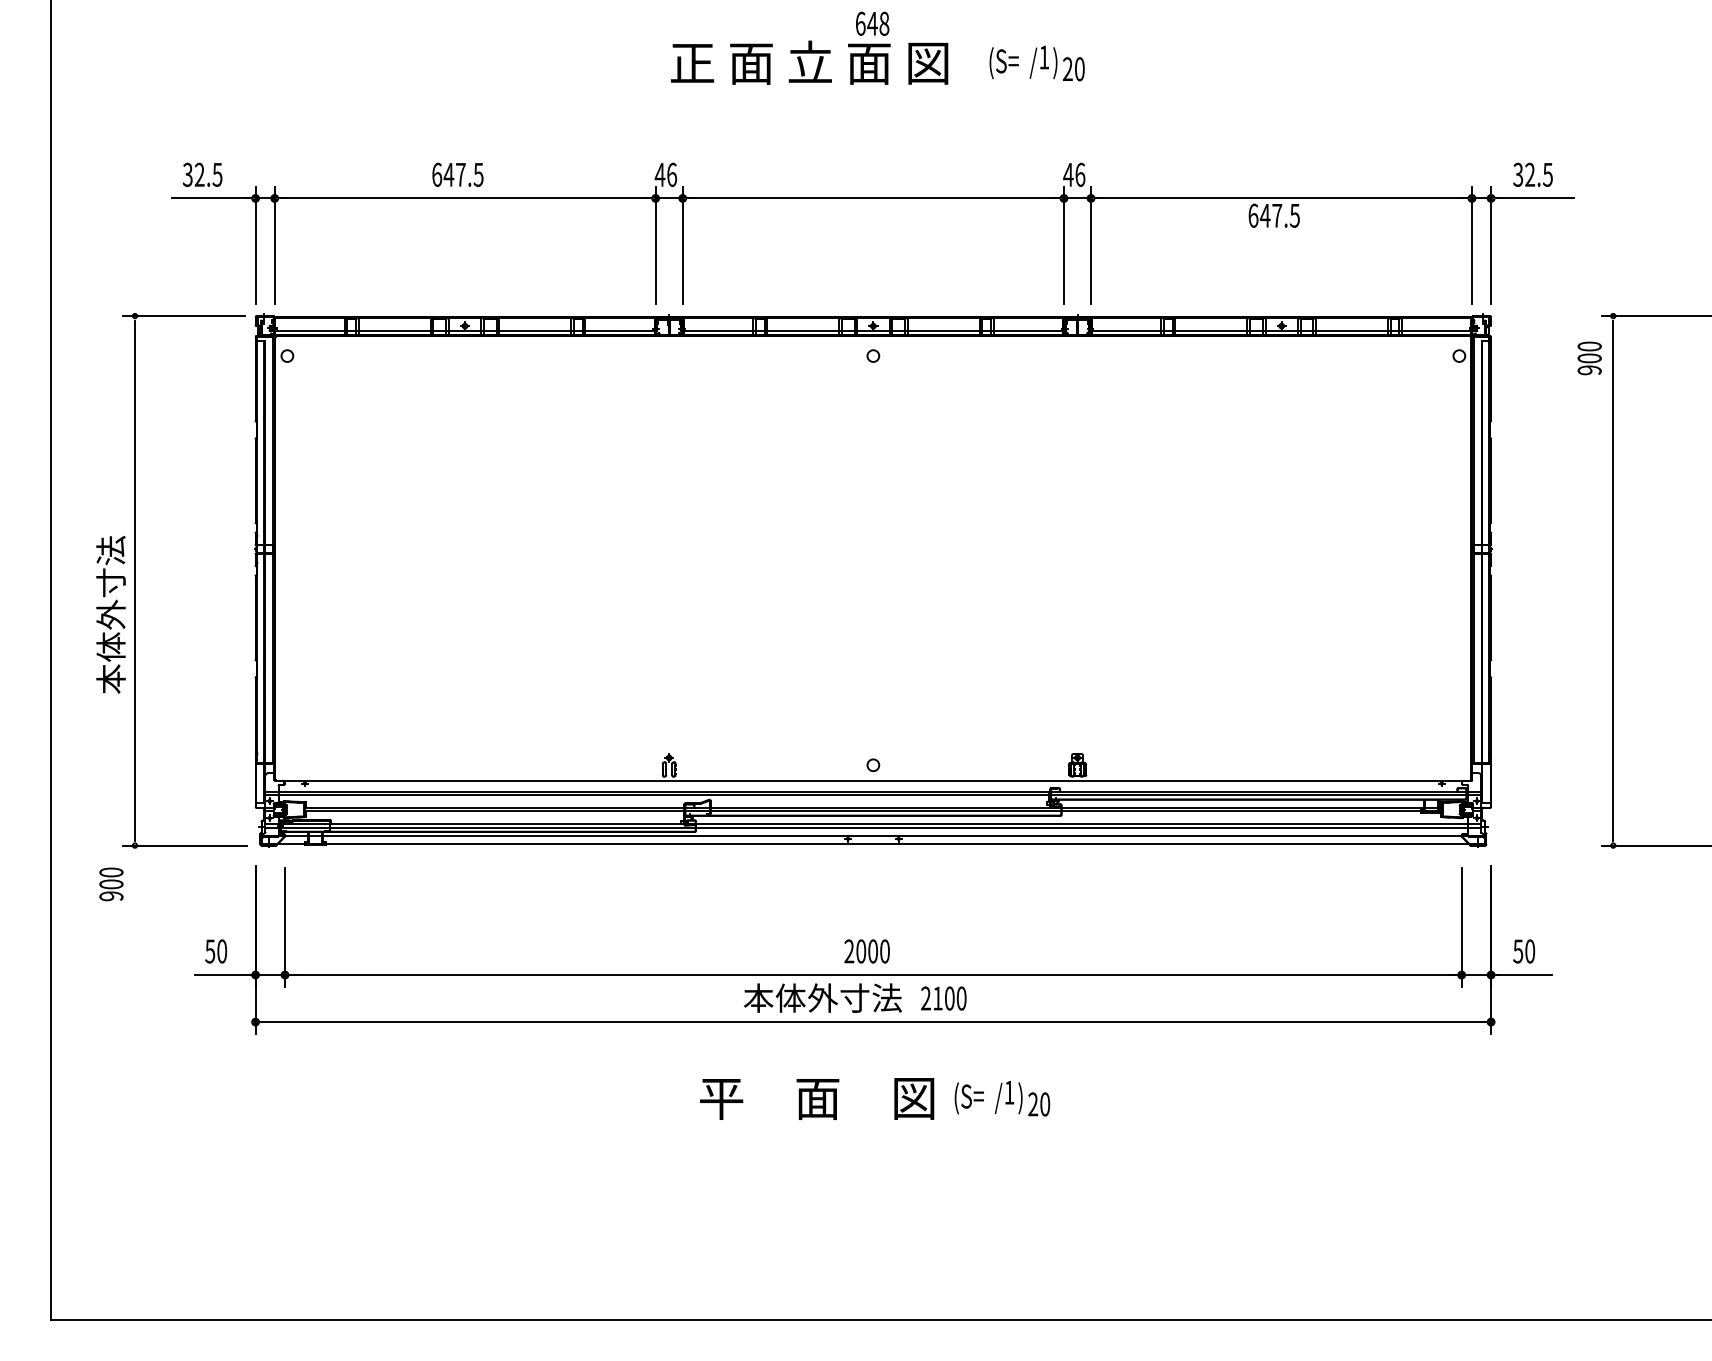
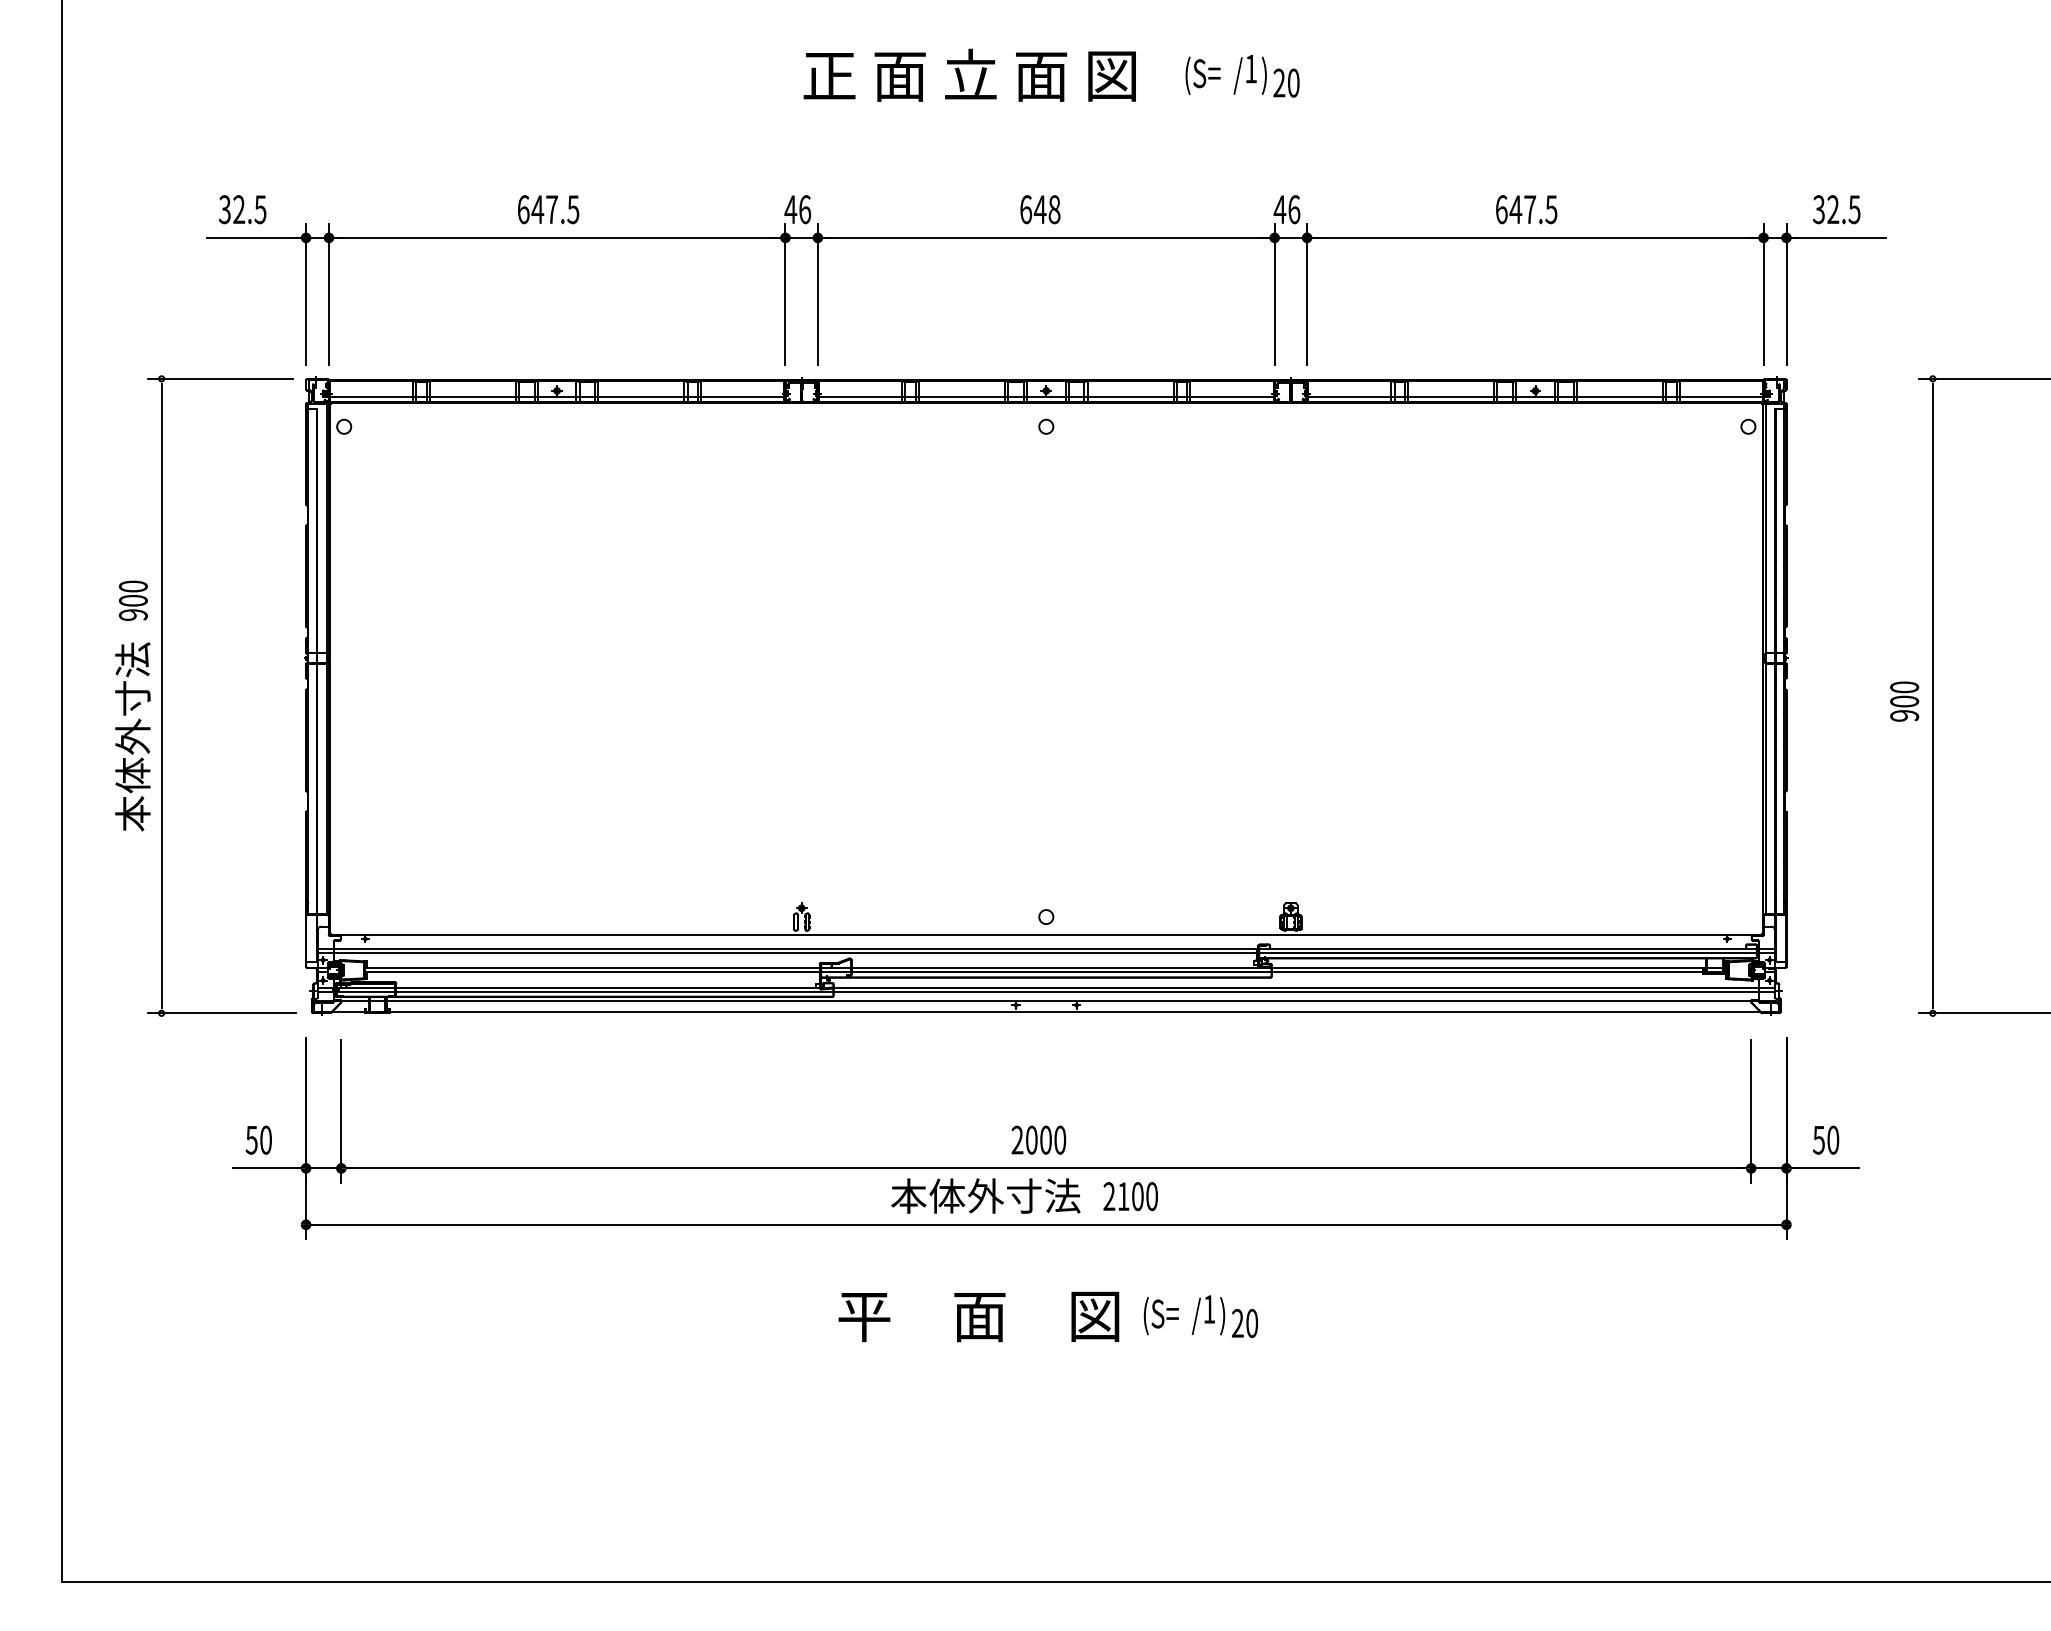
text: (872, 23) -> (1040, 209), moved
text: (1274, 215) -> (1526, 209), moved
text: (1589, 358) -> (1904, 701), moved
text: (110, 884) -> (132, 600), moved

